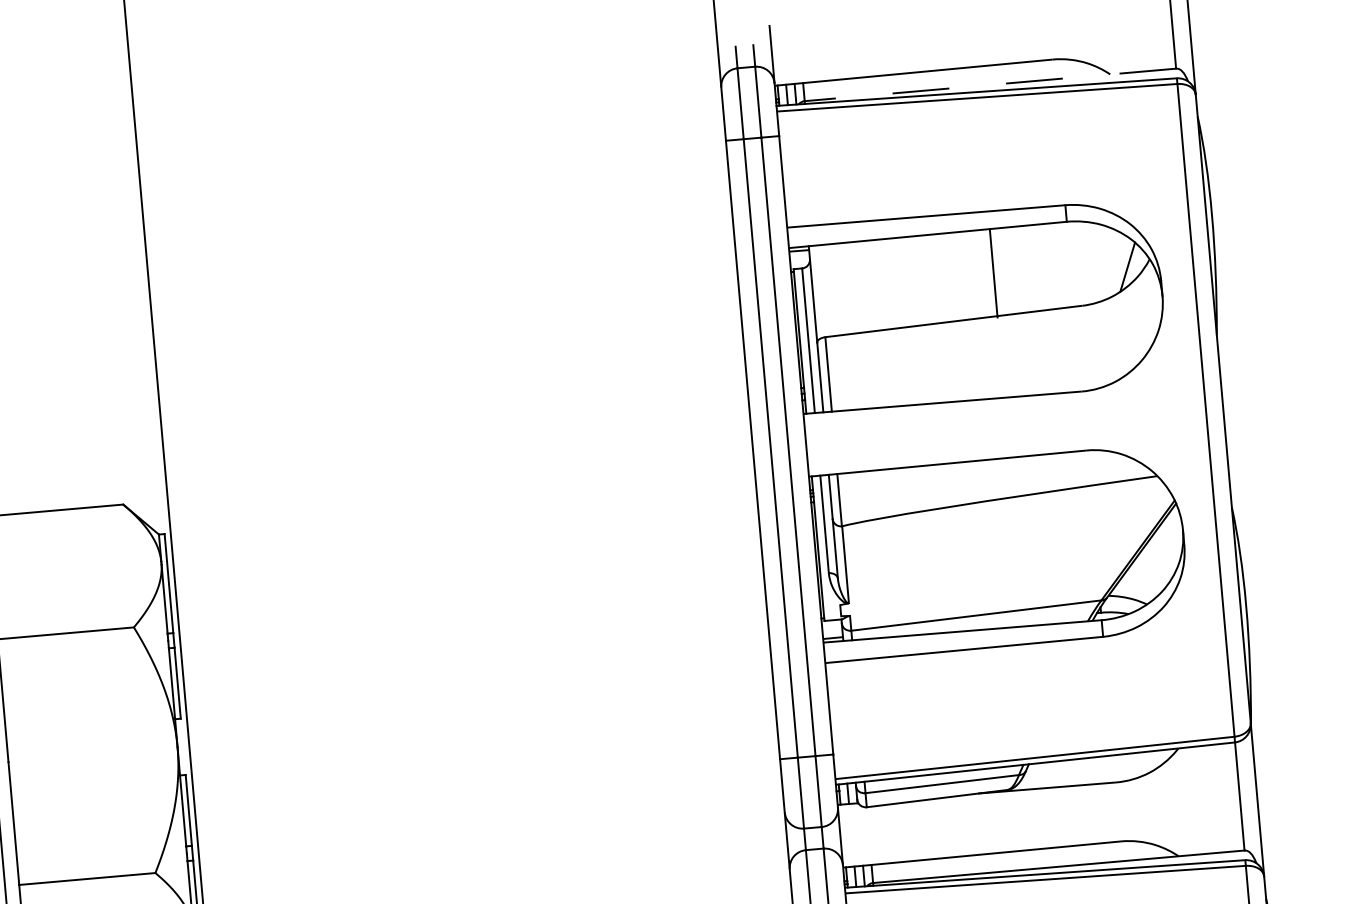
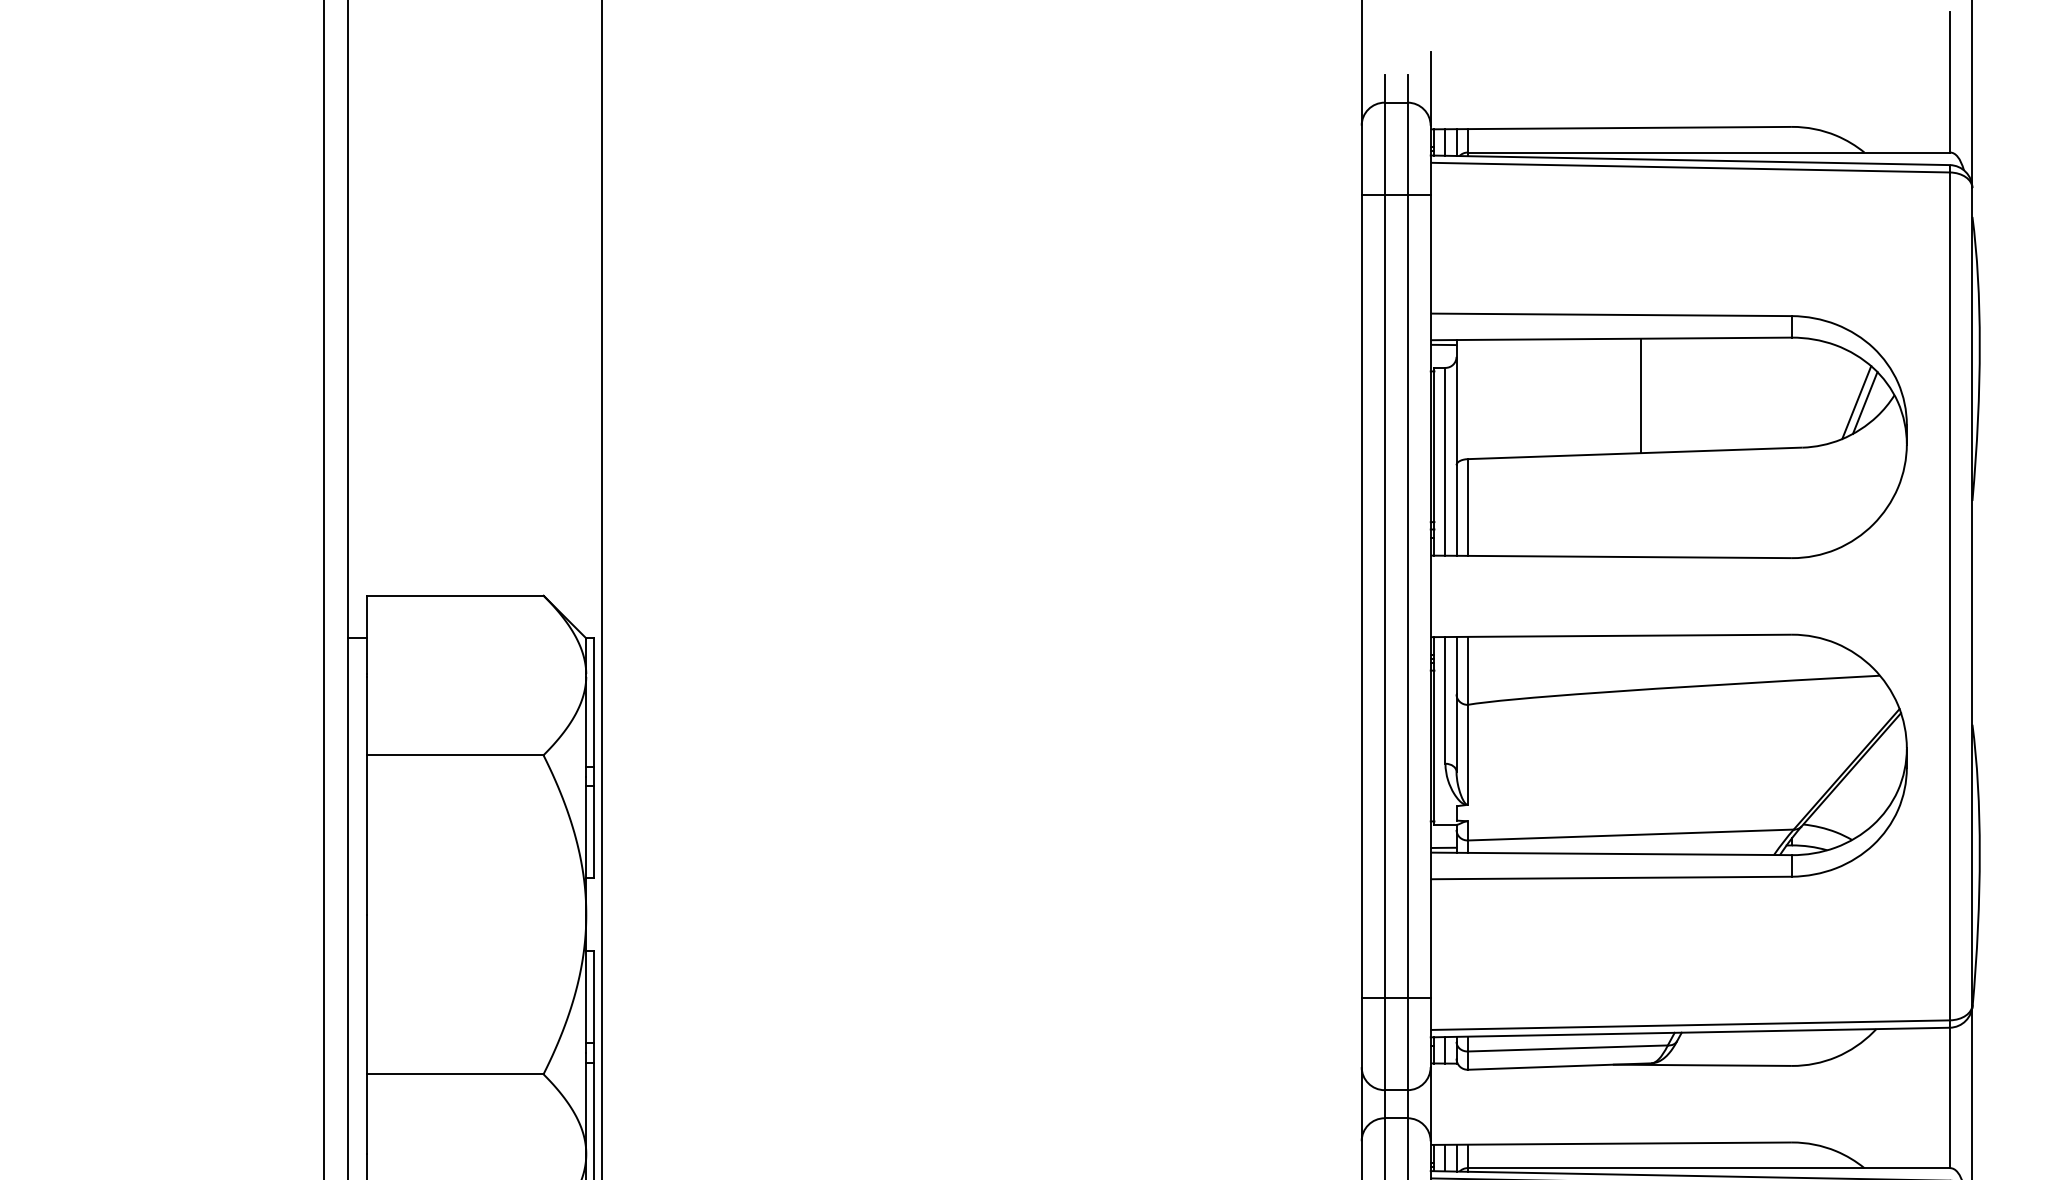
line: (990, 84) -> (1708, 152), dashed -> solid
line: (1120, 267) -> (1856, 402), added
line: (993, 273) -> (1640, 395), moved

